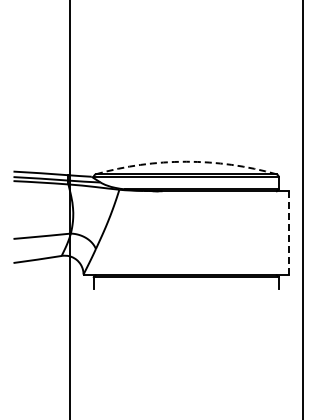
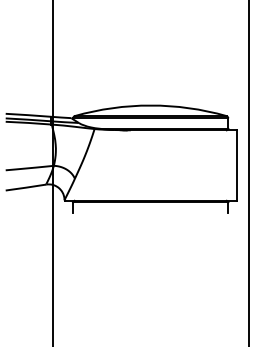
arc: (186, 161) -> (150, 105), dashed -> solid
line: (288, 233) -> (236, 165), dashed -> solid

